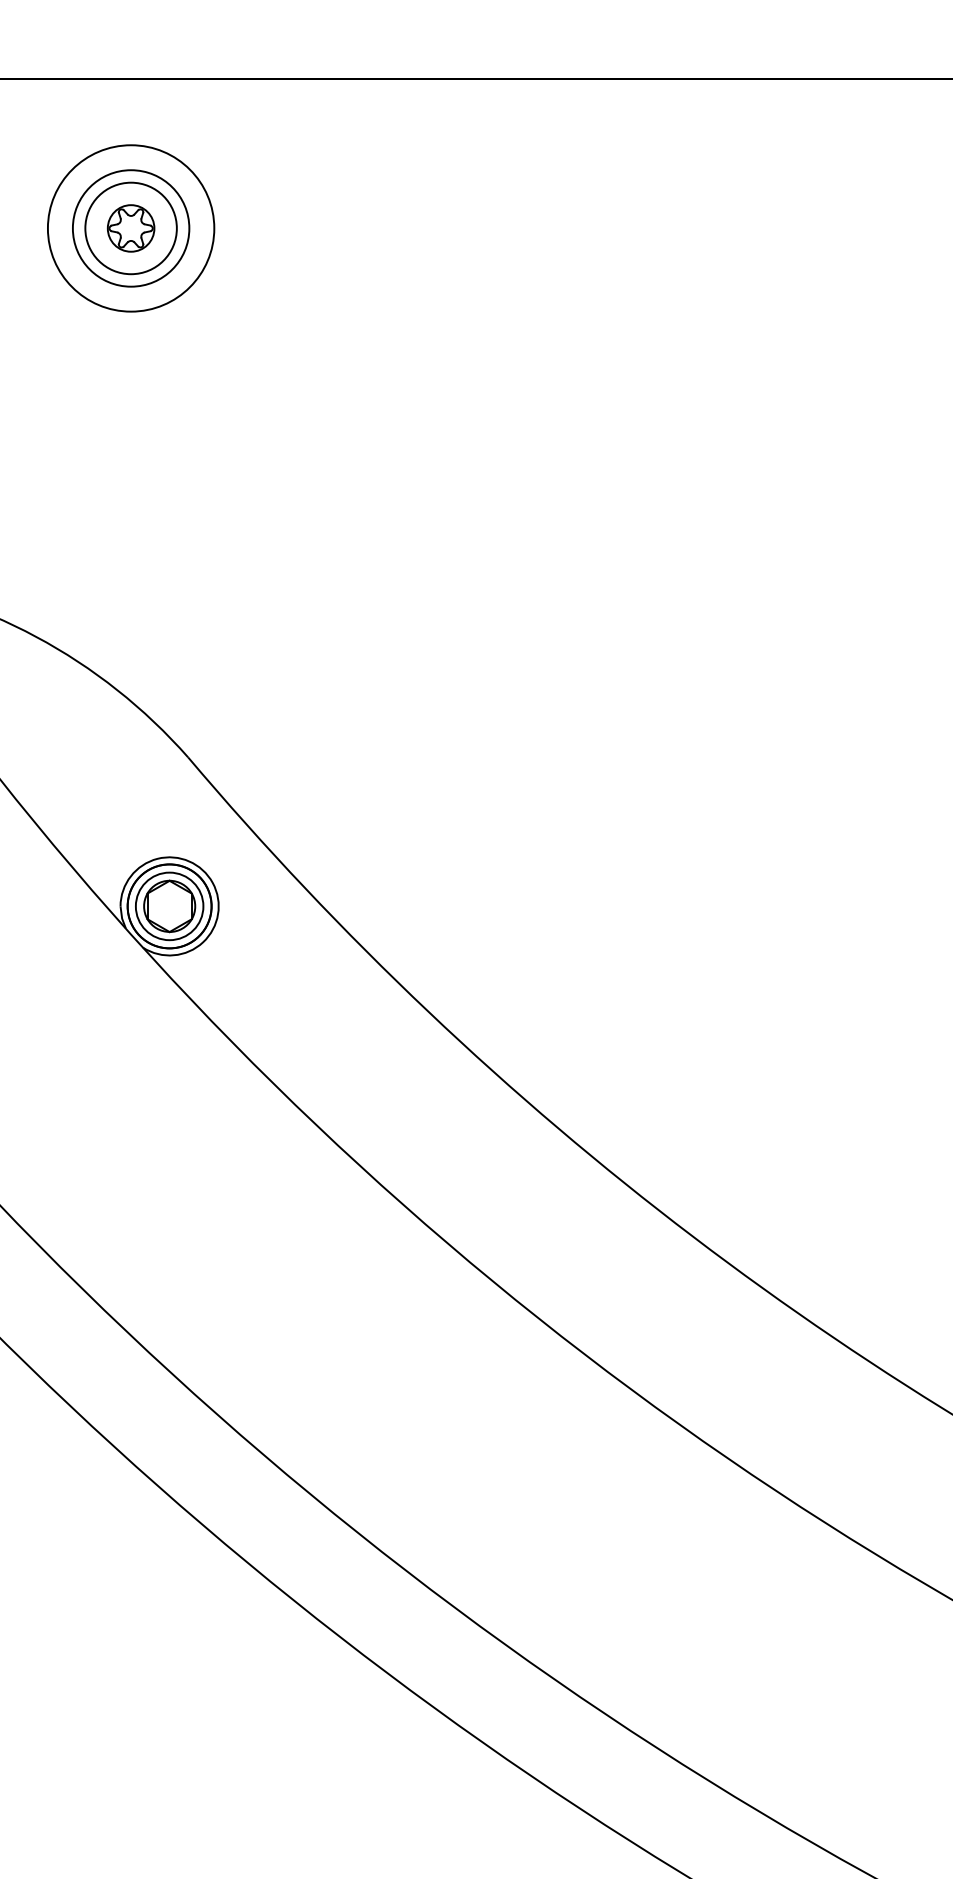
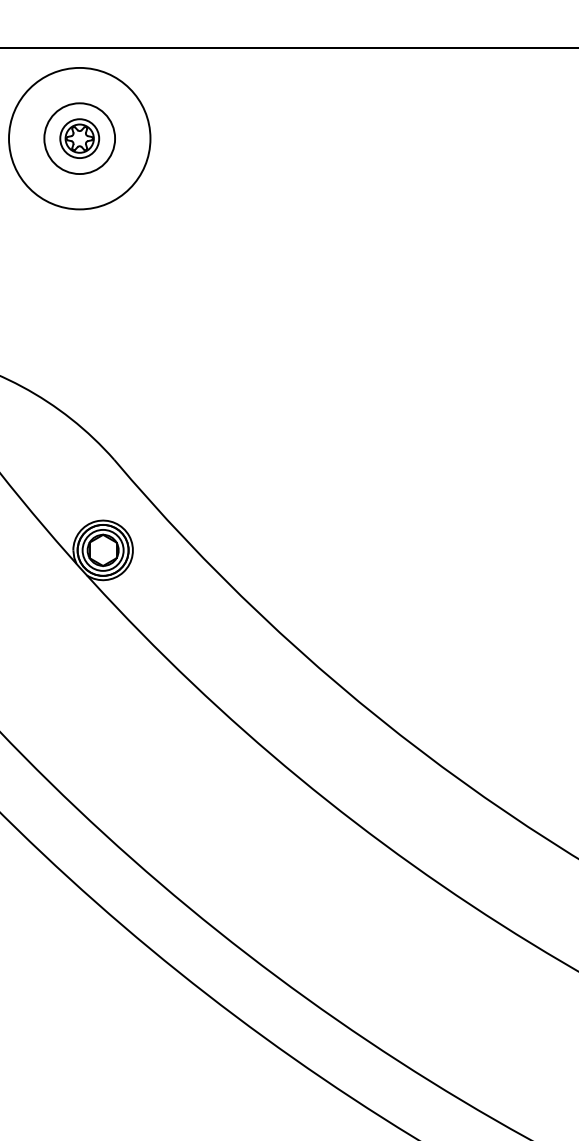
circle: (130, 228) -> (79, 138), size x0.7
circle: (130, 228) -> (79, 138), size x1.4

